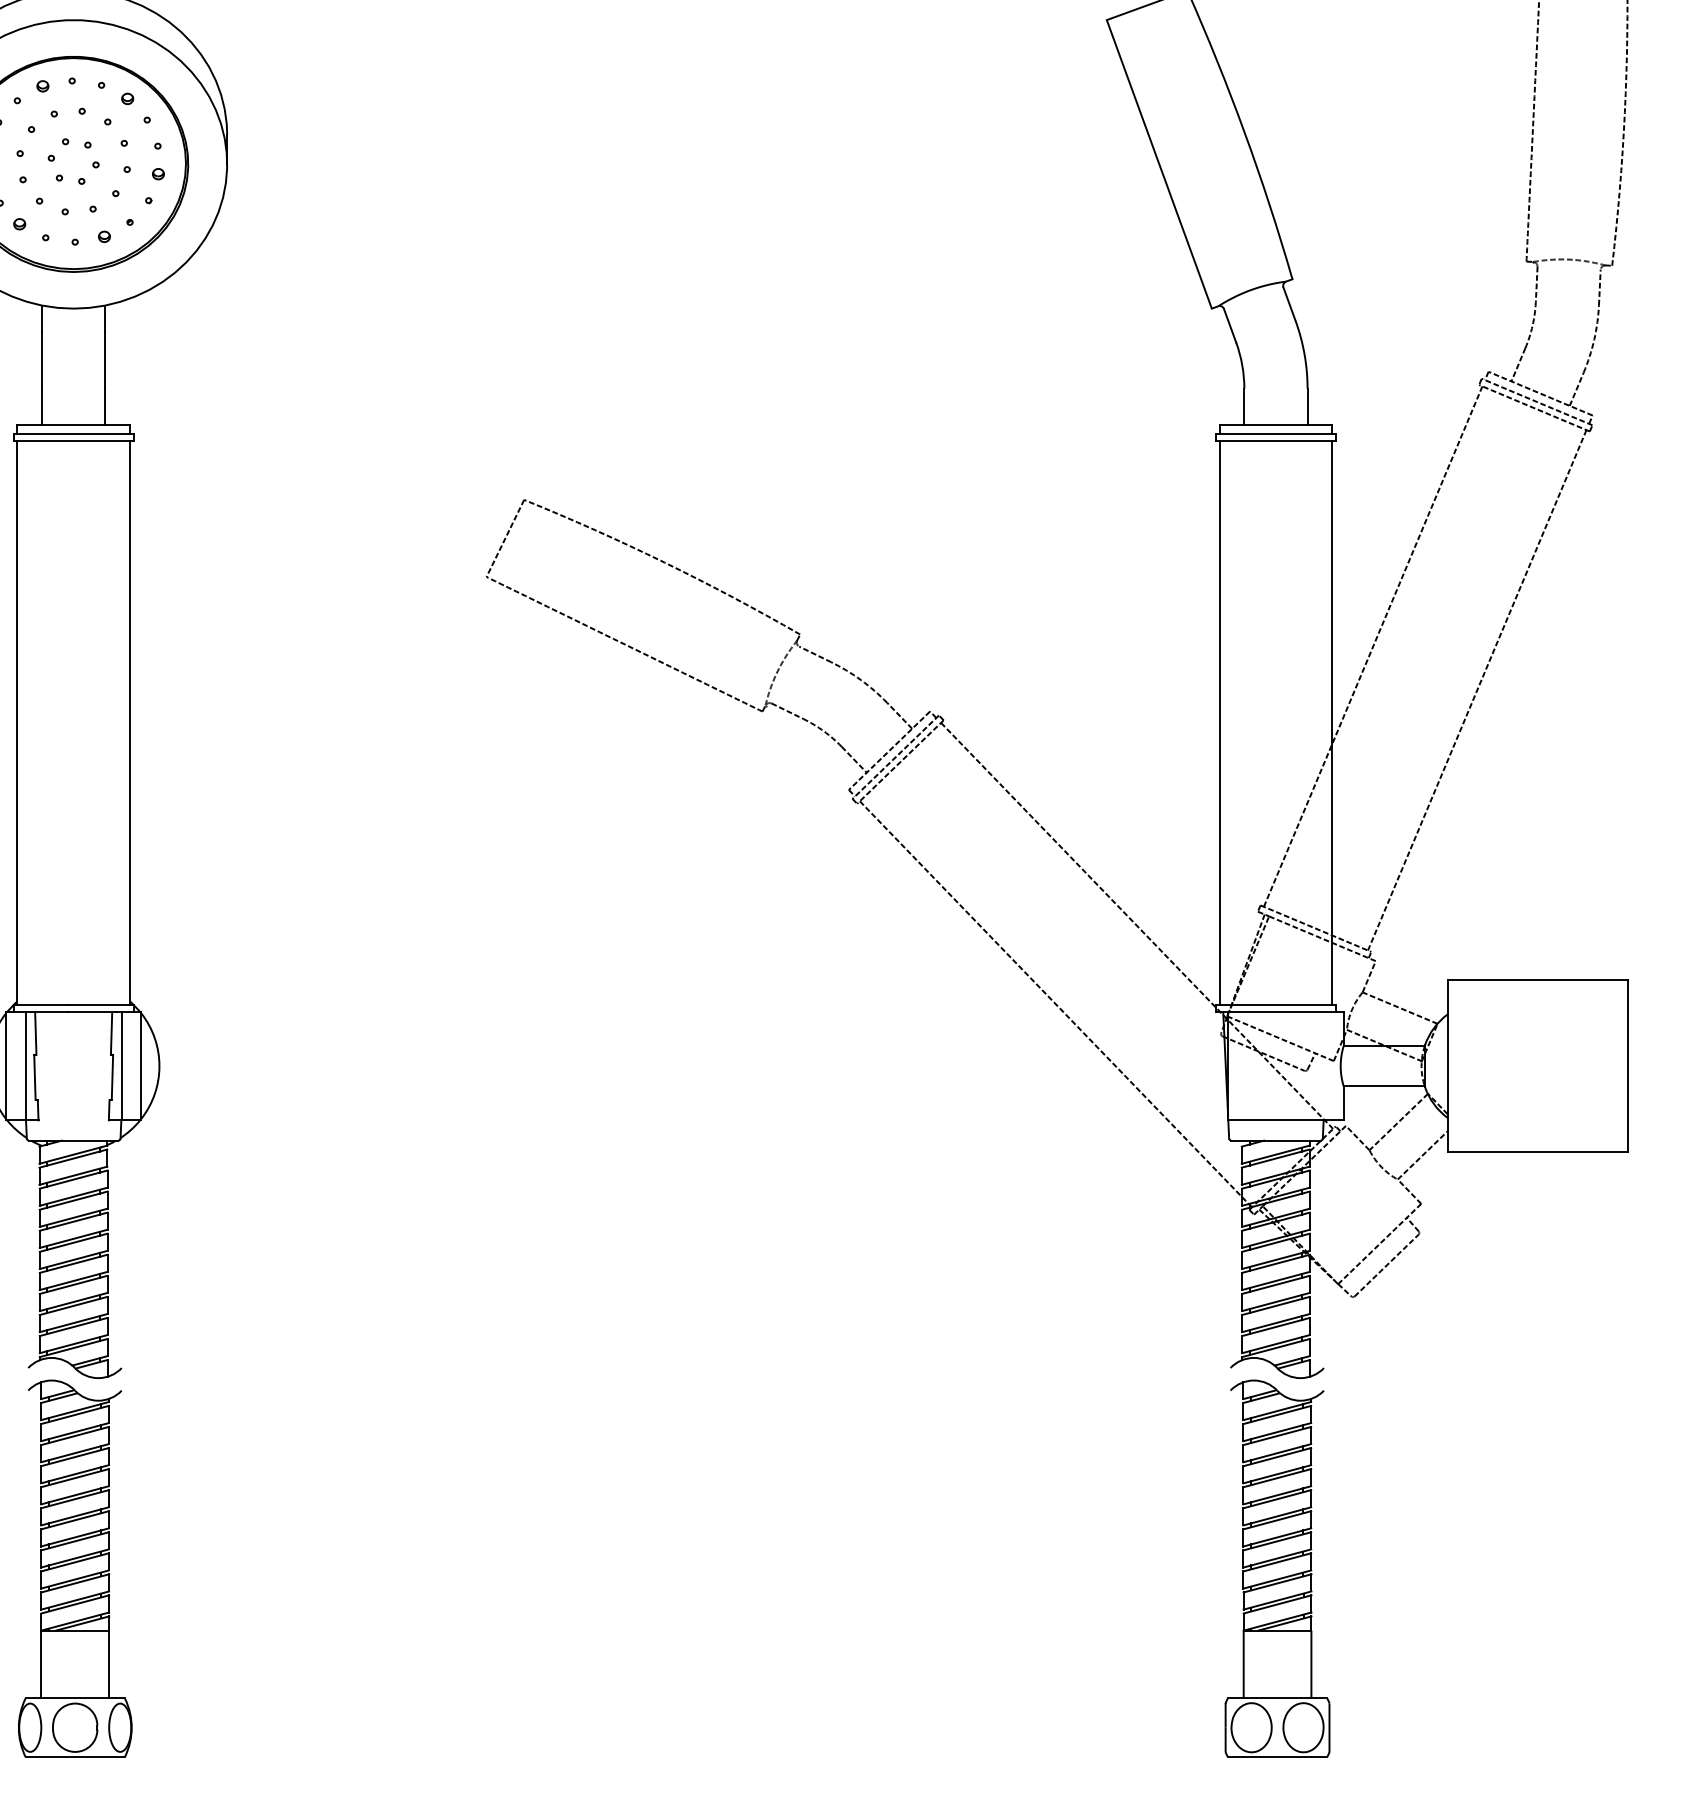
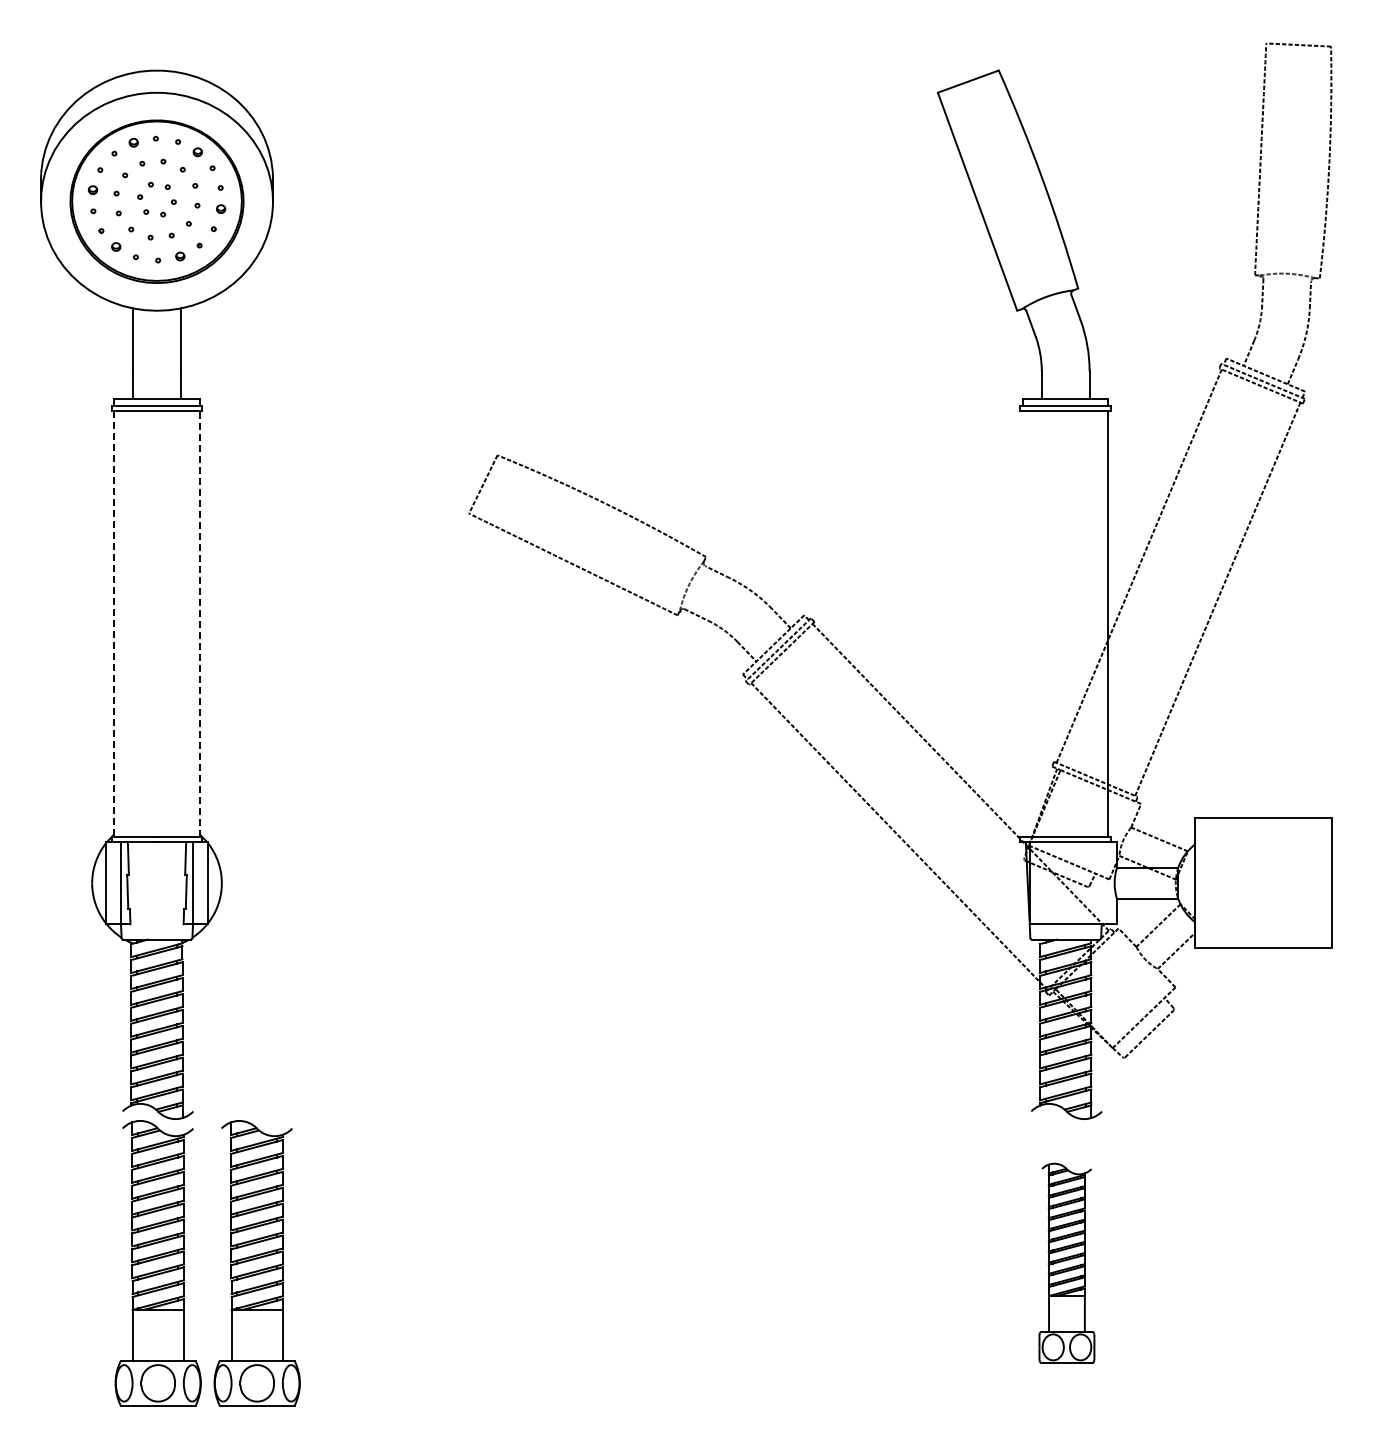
line: (129, 722) -> (199, 623), solid -> dashed
line: (1220, 722) -> (1023, 623), removed
line: (17, 723) -> (114, 624), solid -> dashed
part: (205, 1569) -> (256, 1263), added
part: (1277, 1569) -> (1066, 1263), size x0.7

